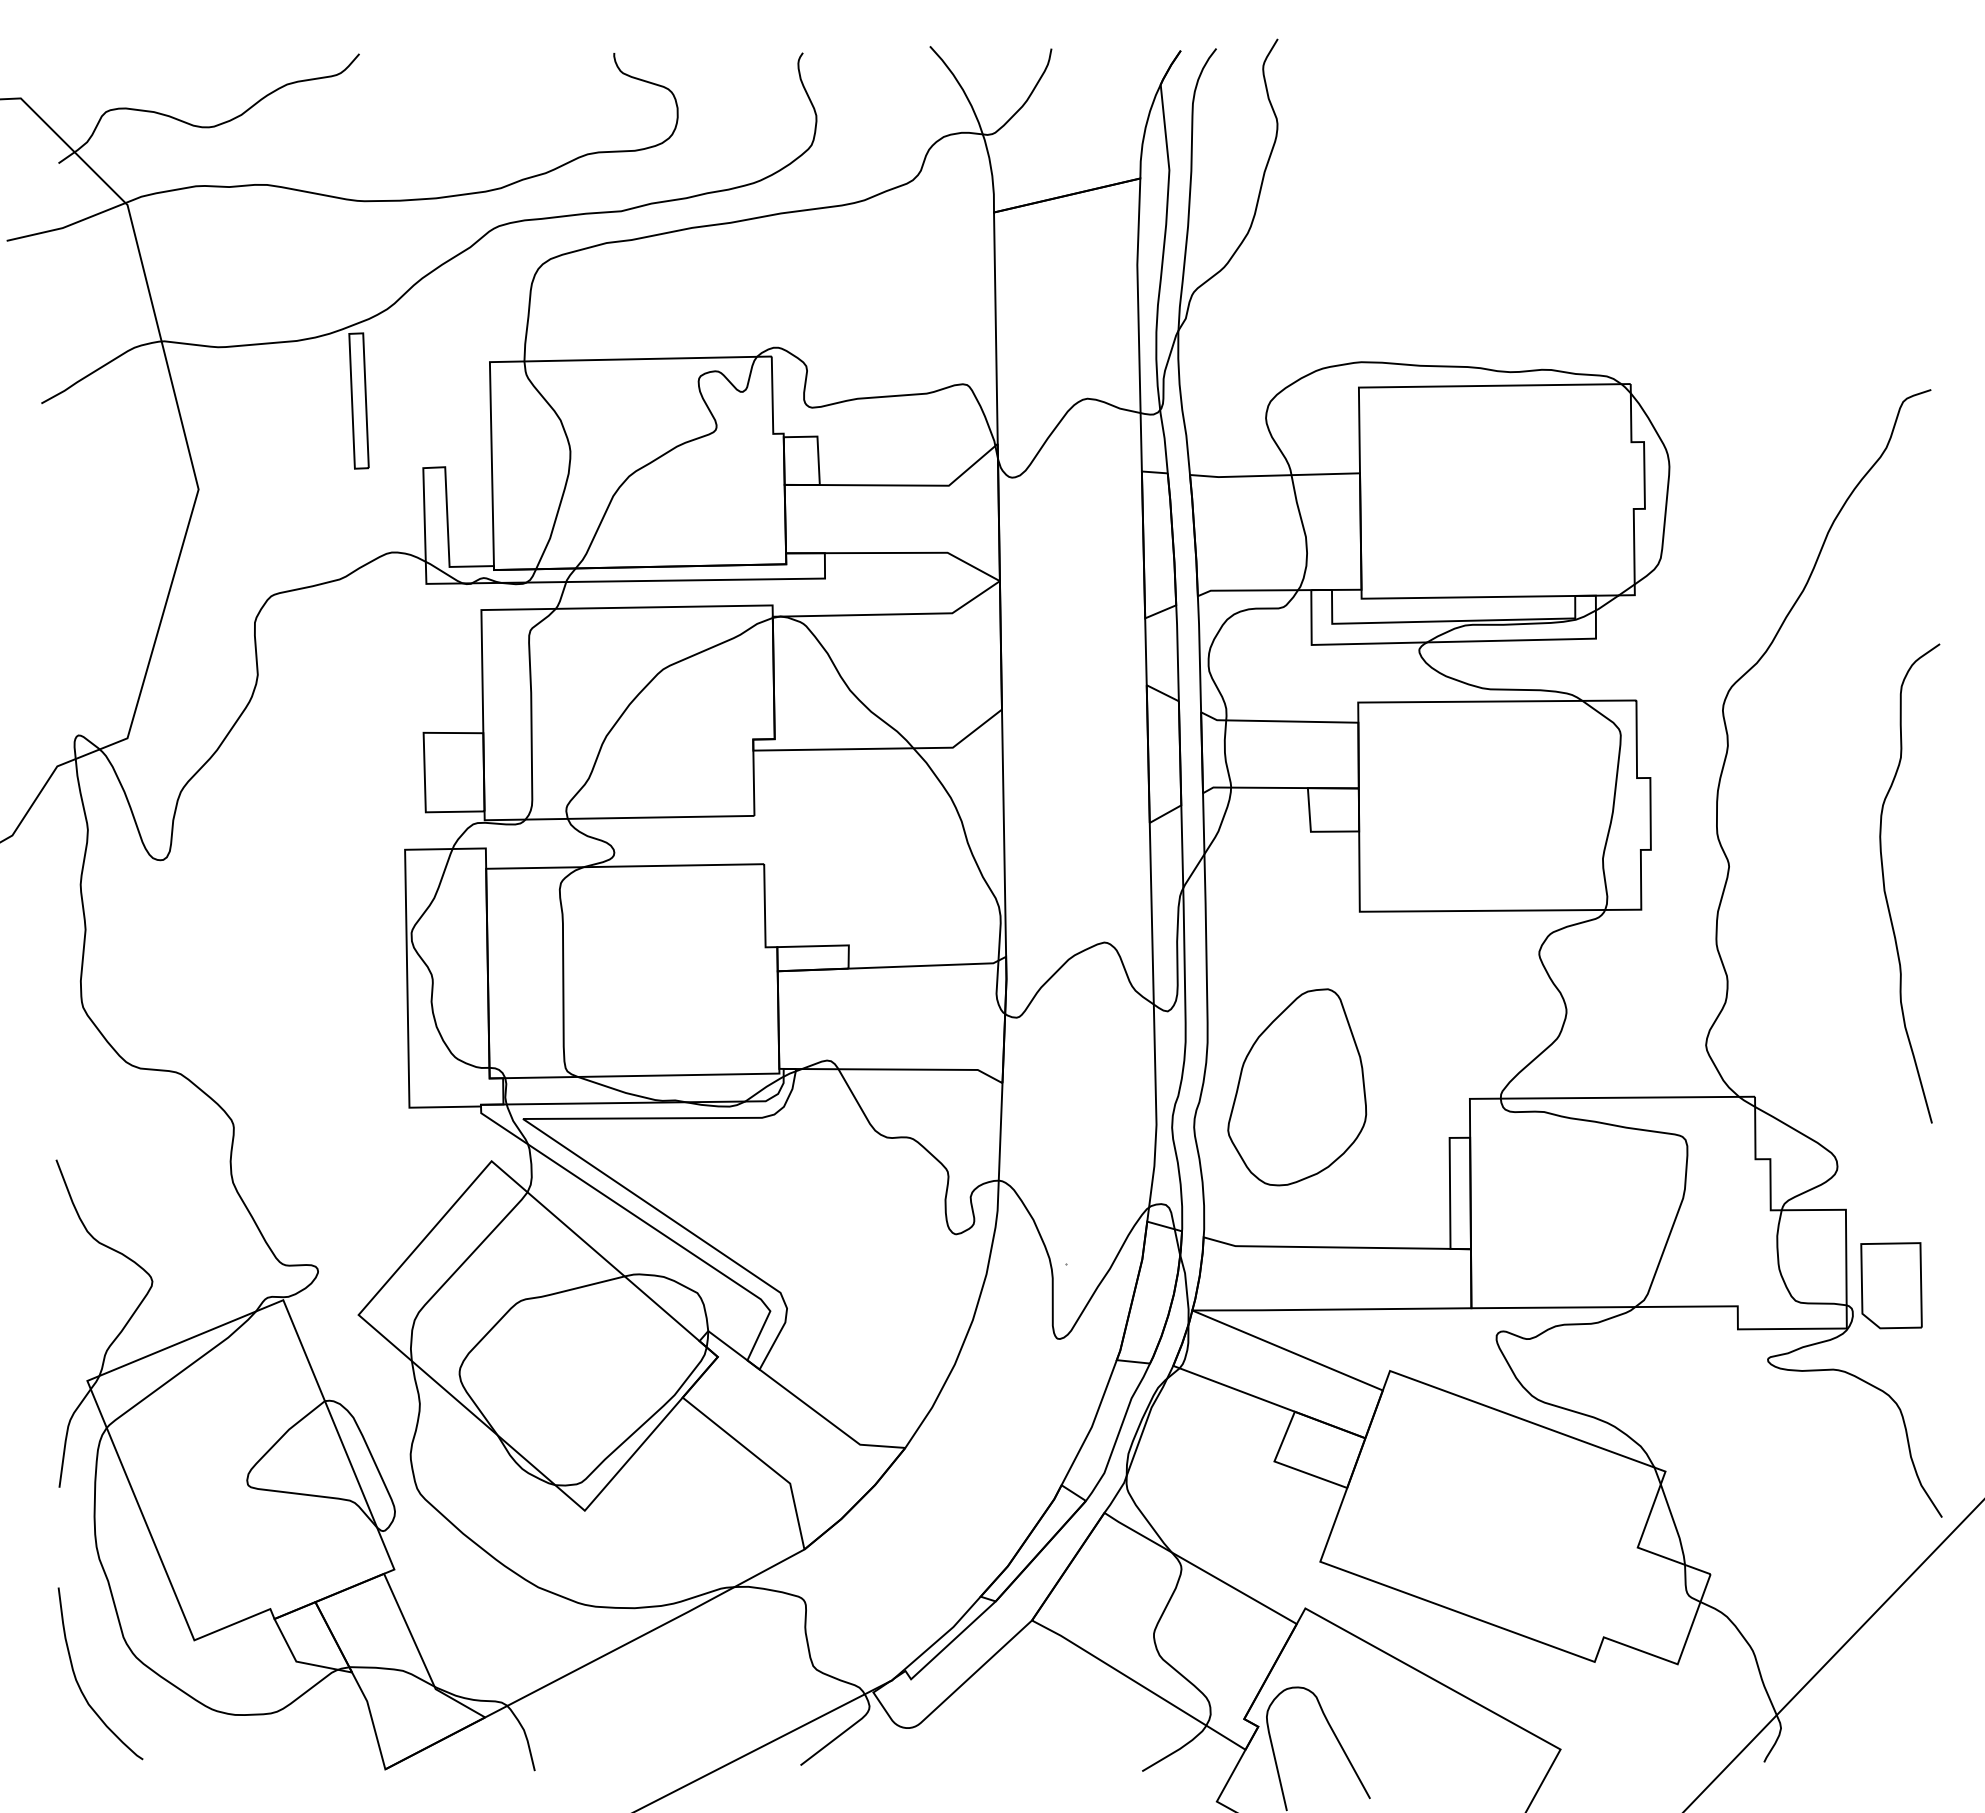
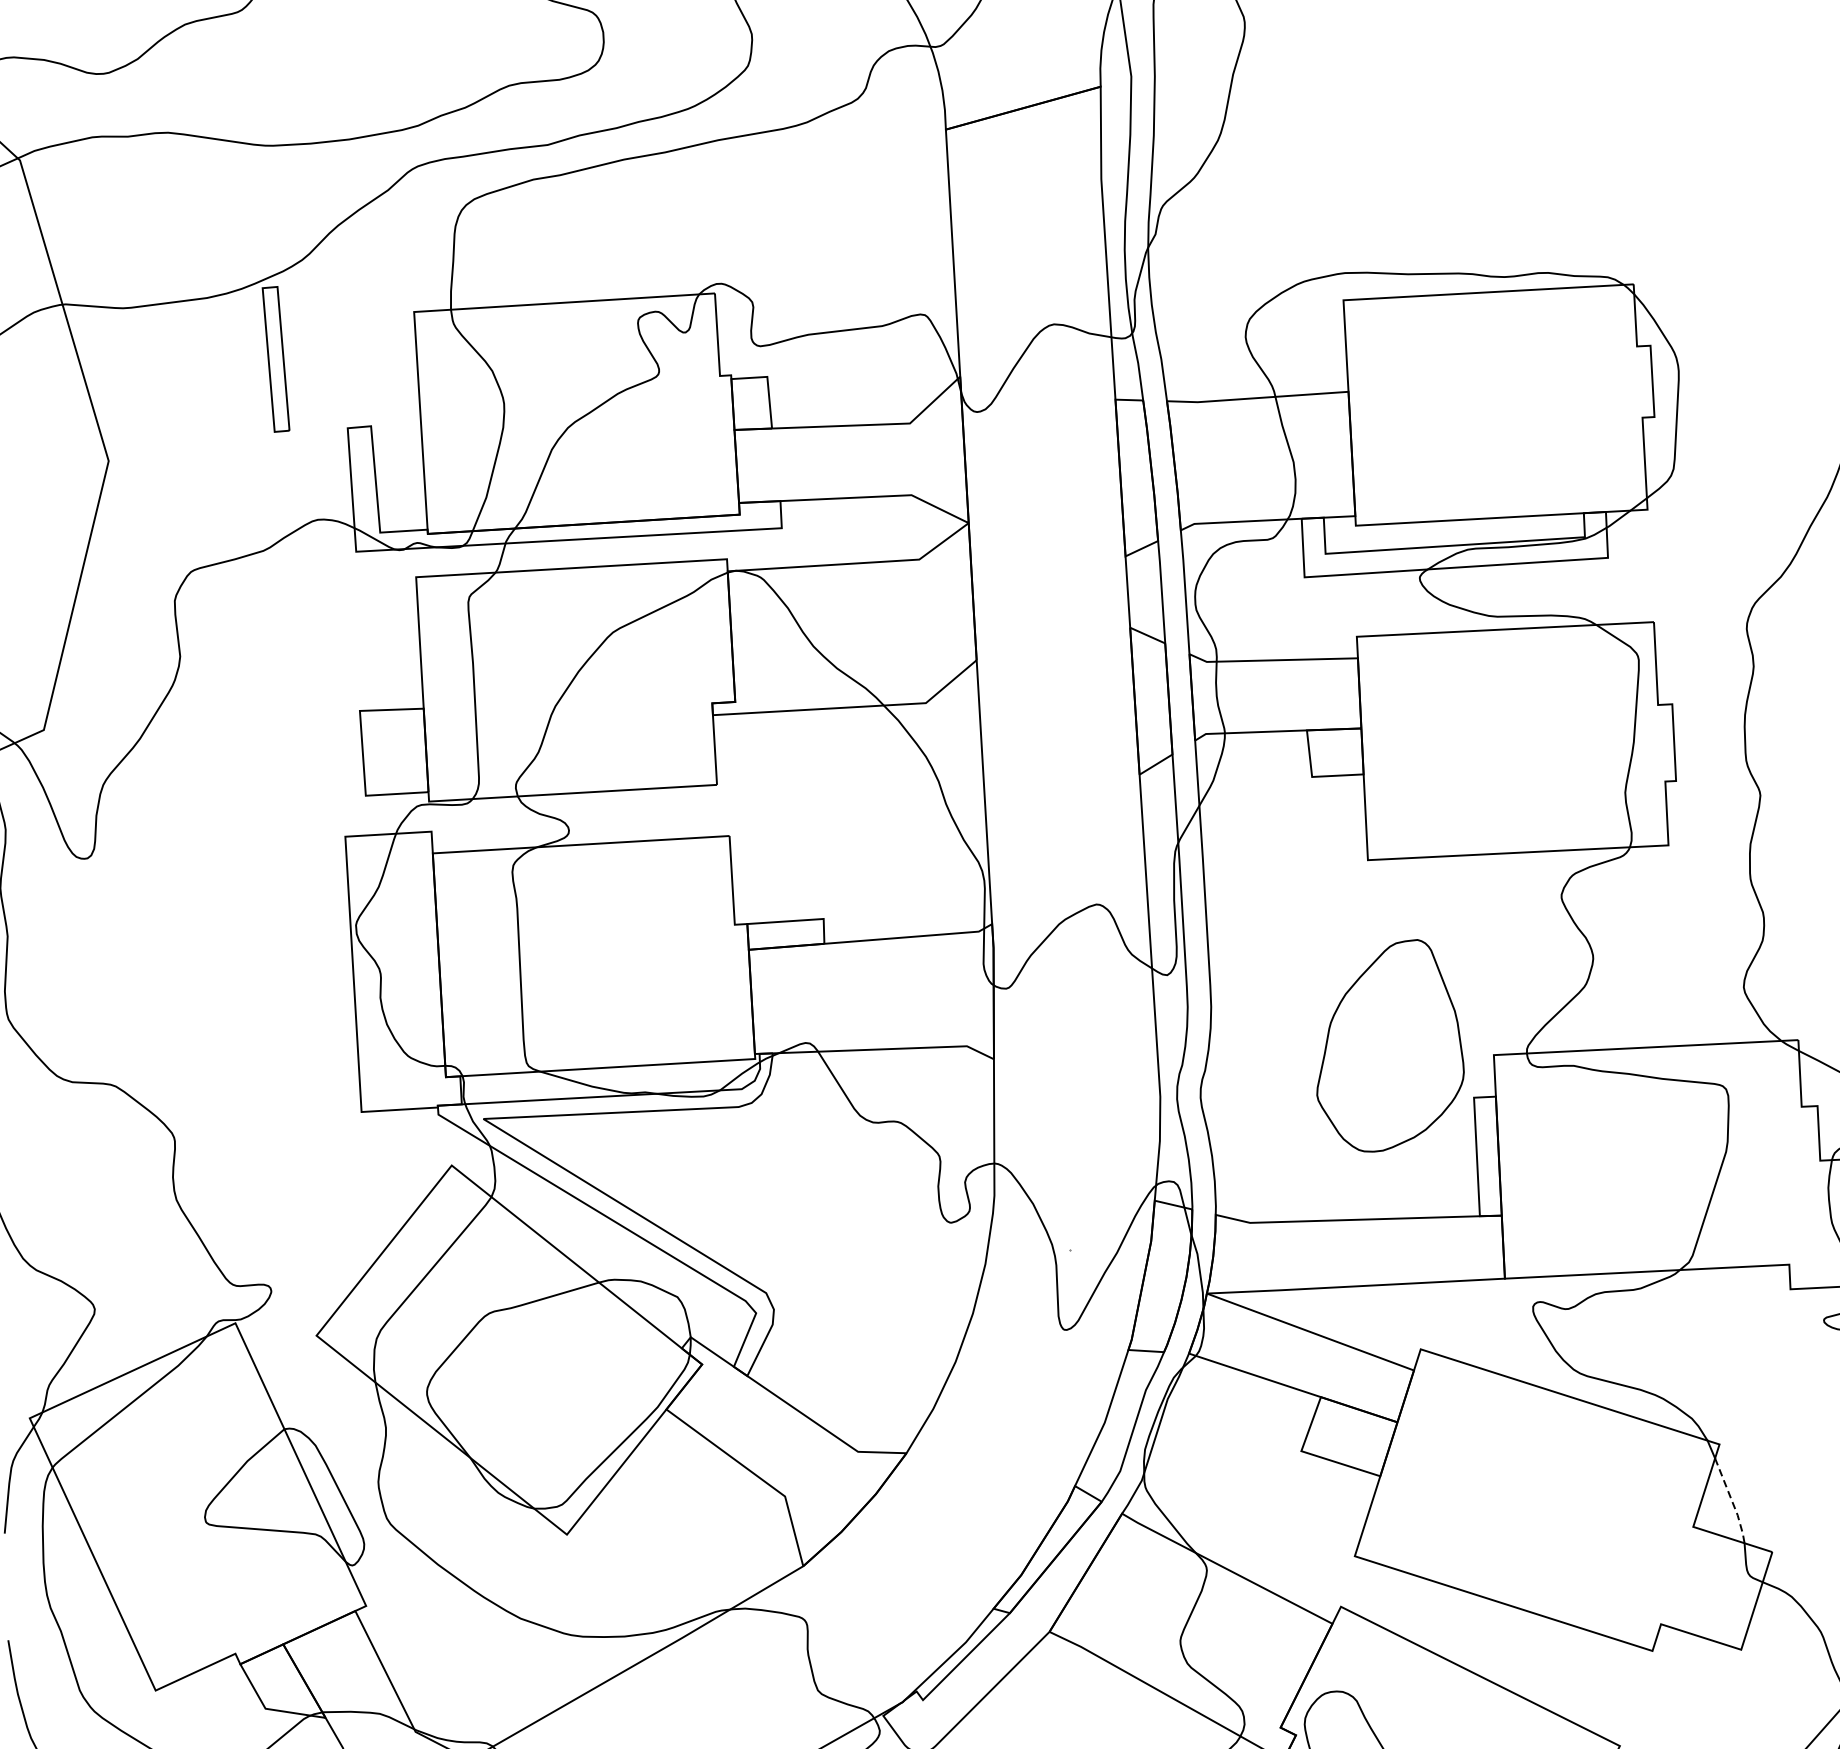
part: (1297, 1087) -> (1389, 1046), moved
line: (1675, 1525) -> (1732, 1501), solid -> dashed

